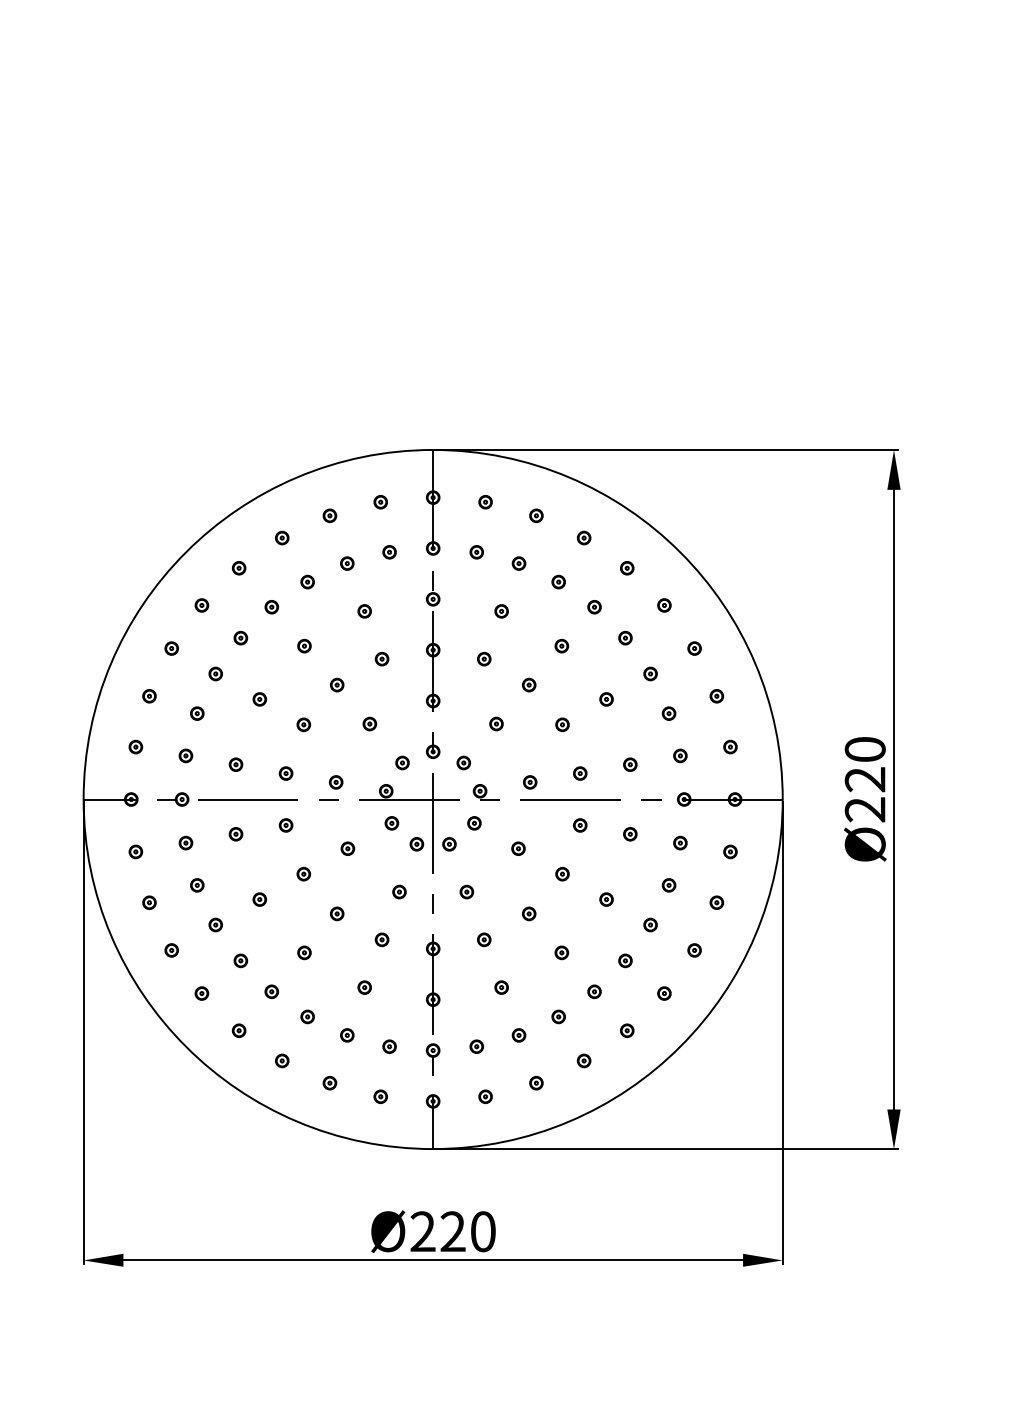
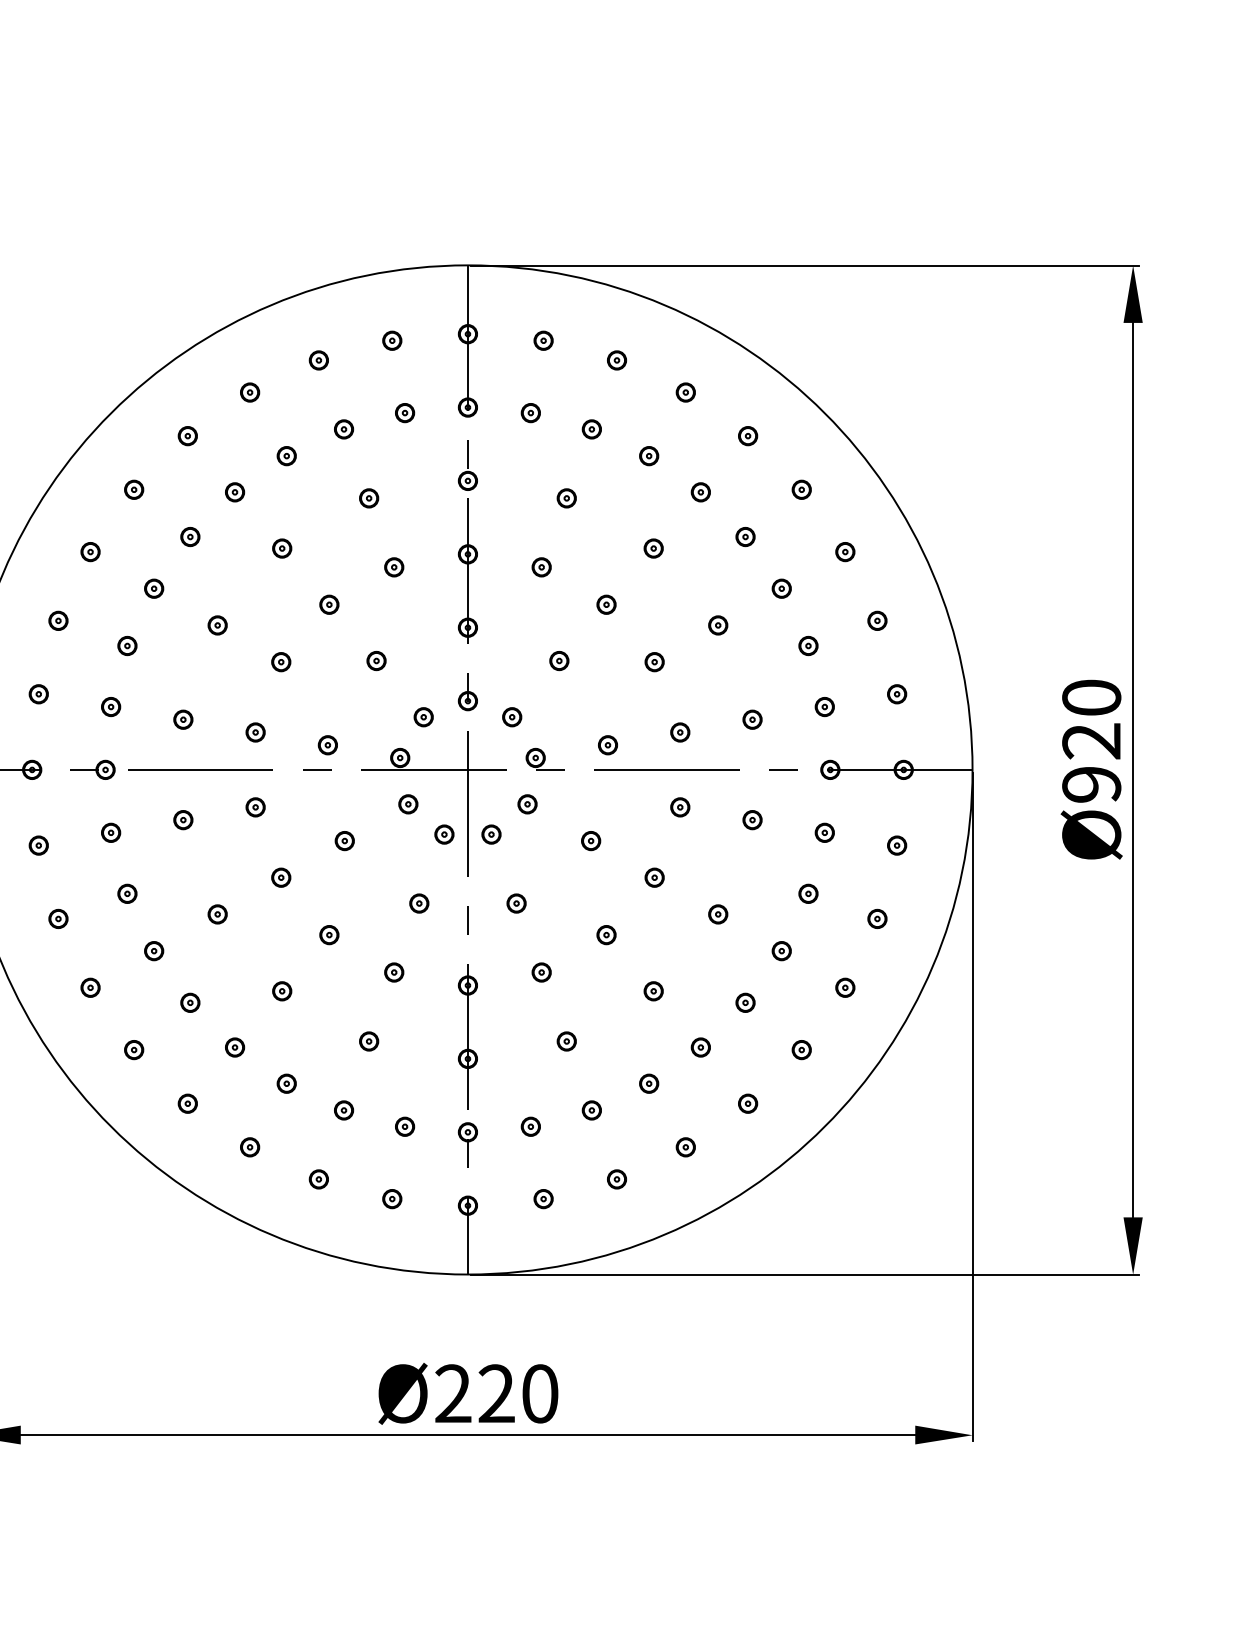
text: (865, 809) -> (1092, 784), Ø220 -> Ø920

